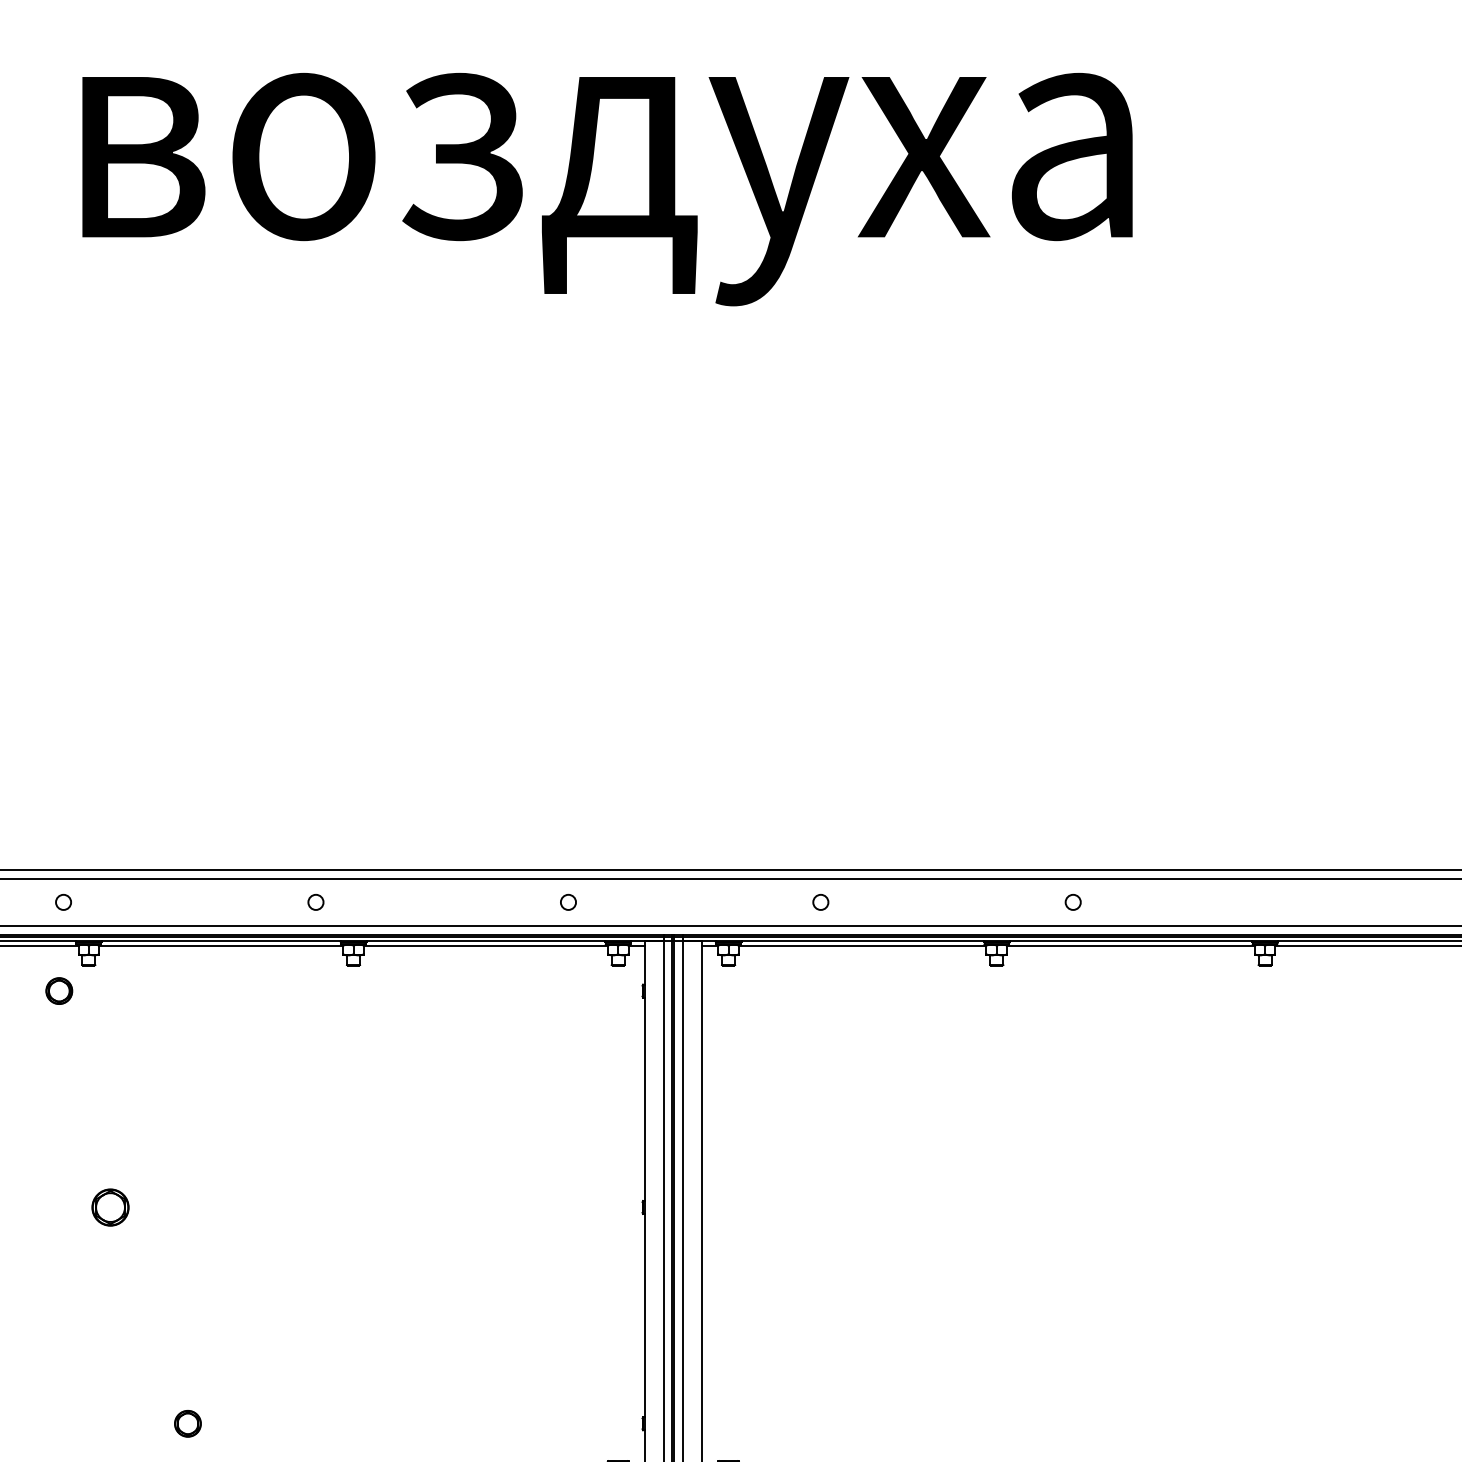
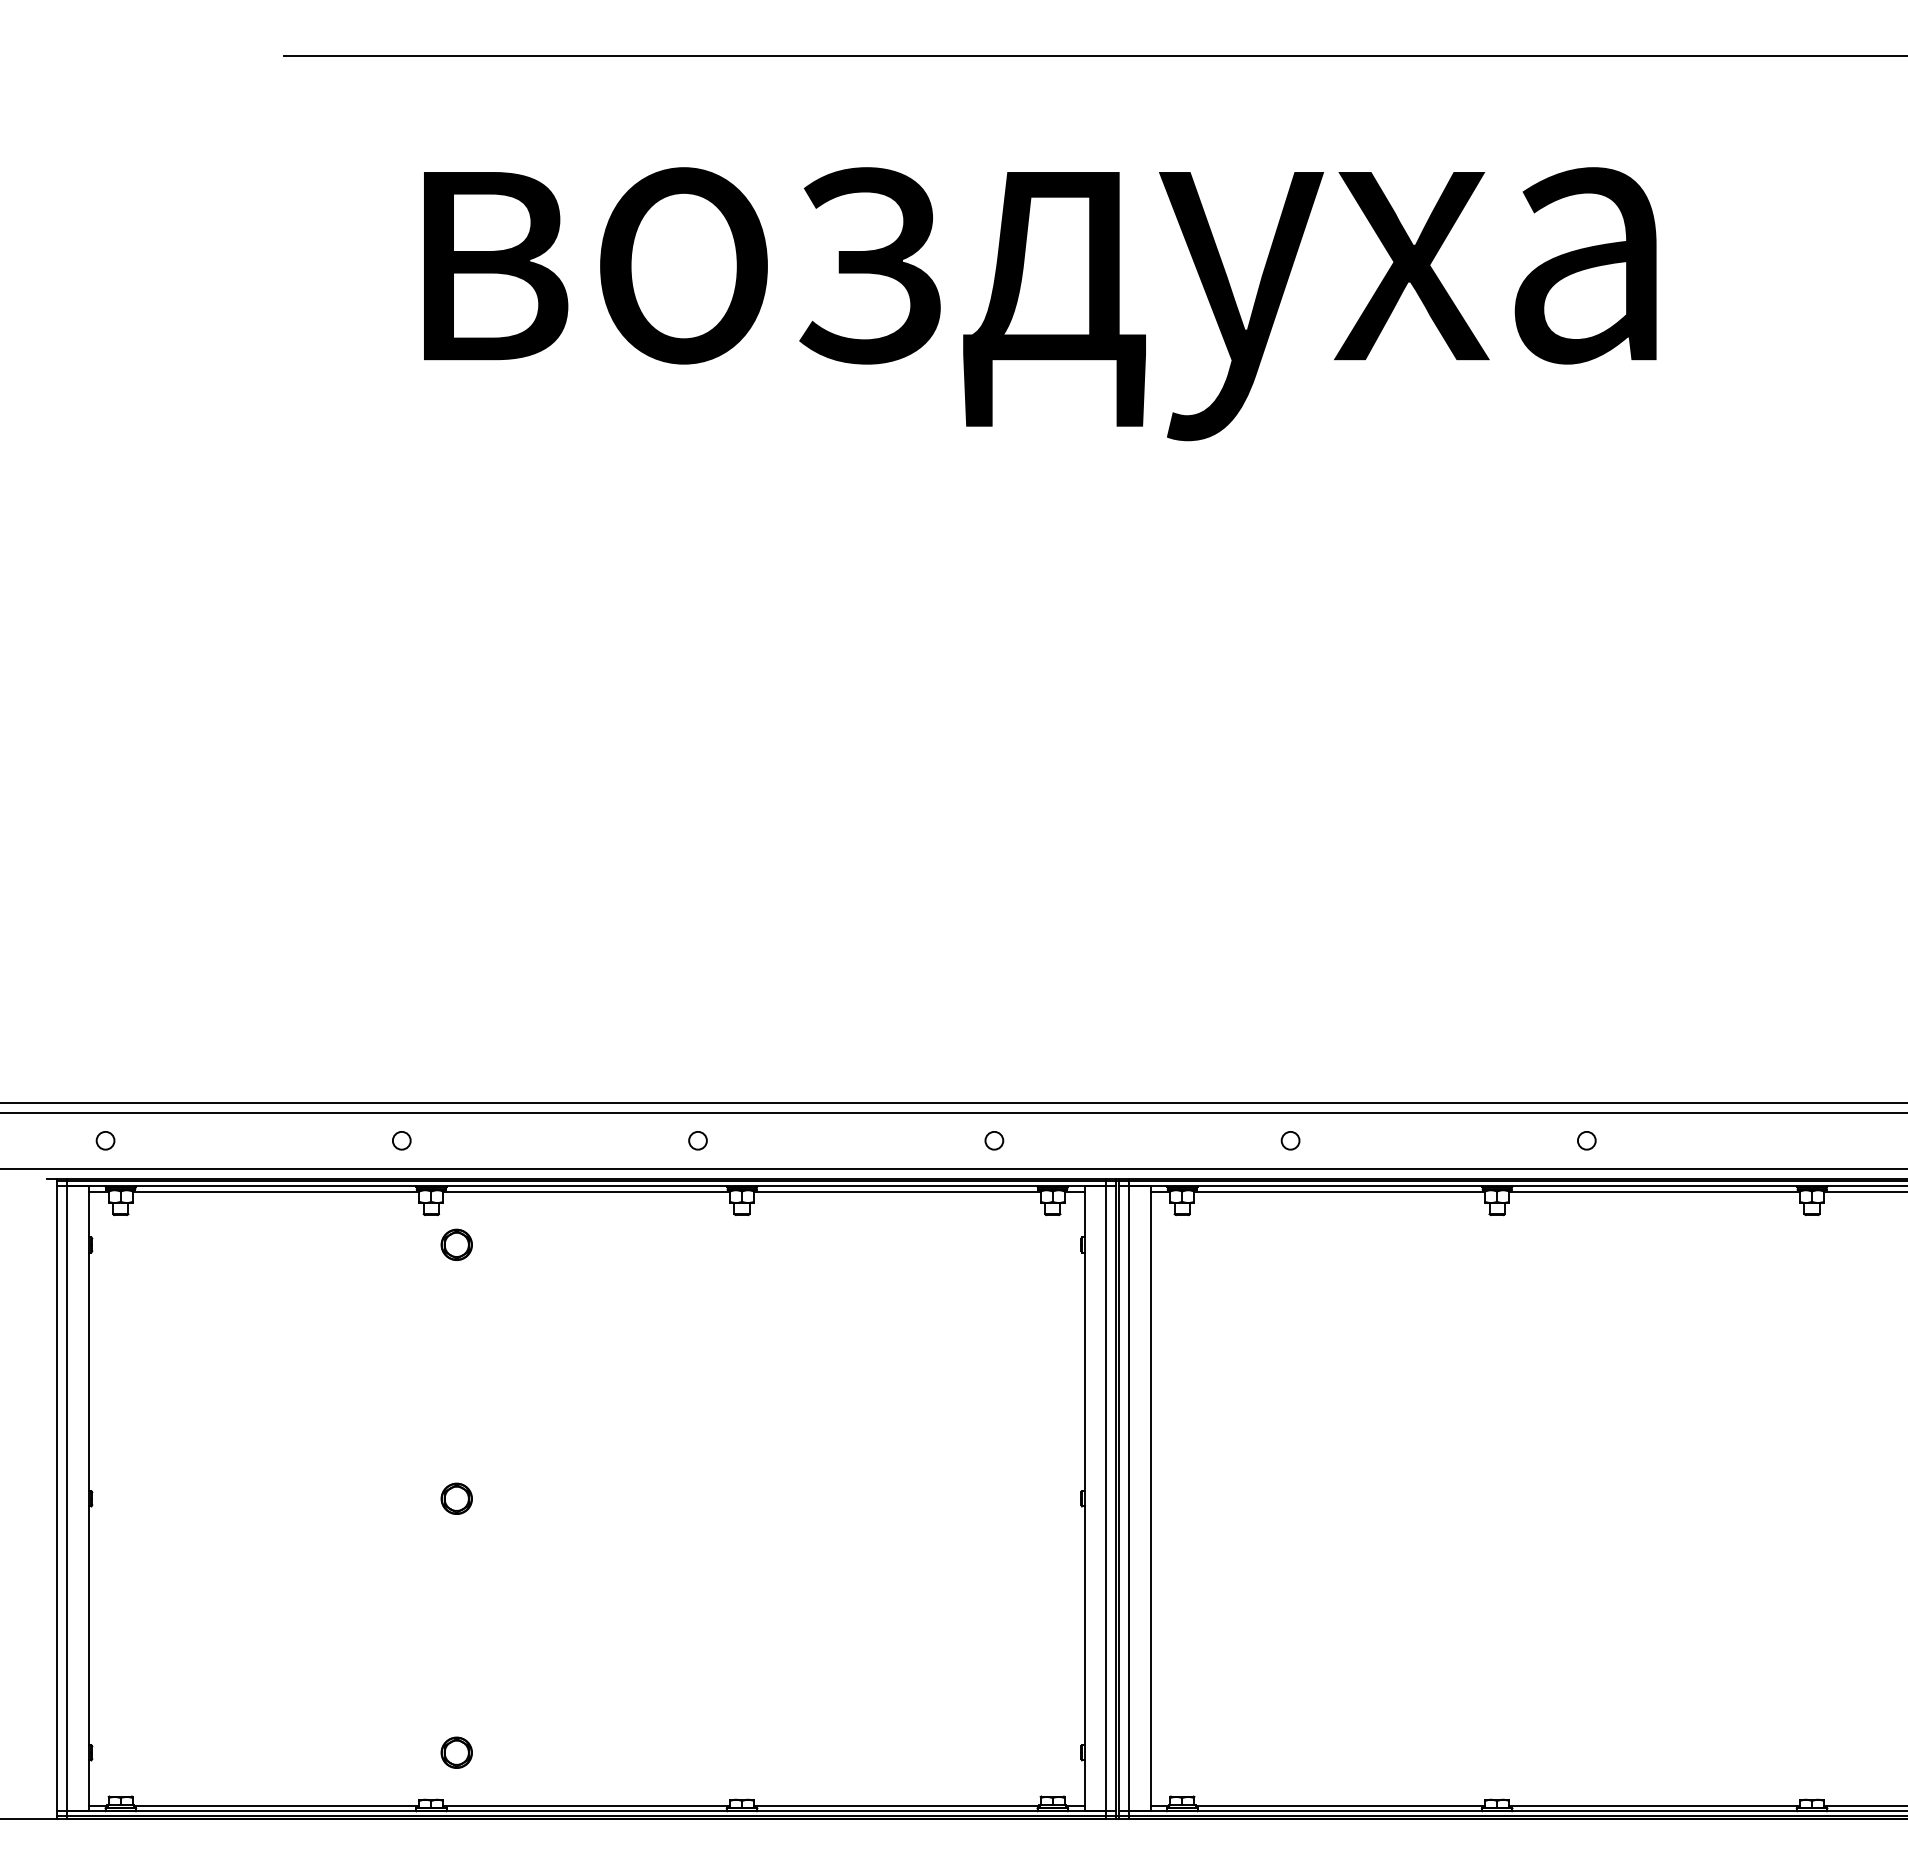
part: (59, 990) -> (456, 1244), moved
part: (110, 1207) -> (456, 1498), size x0.71
part: (187, 1423) -> (456, 1752), moved

